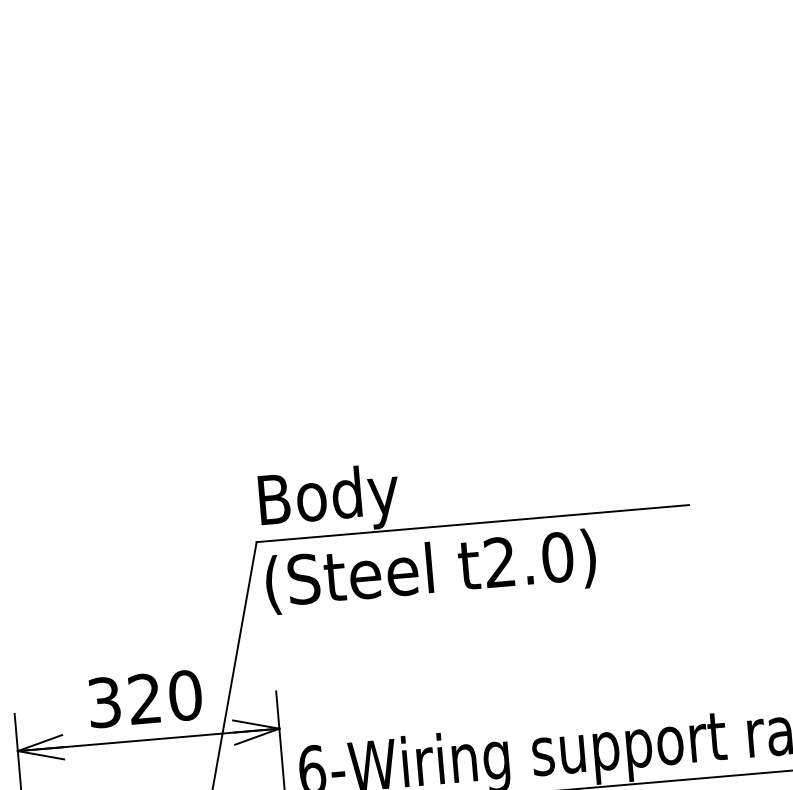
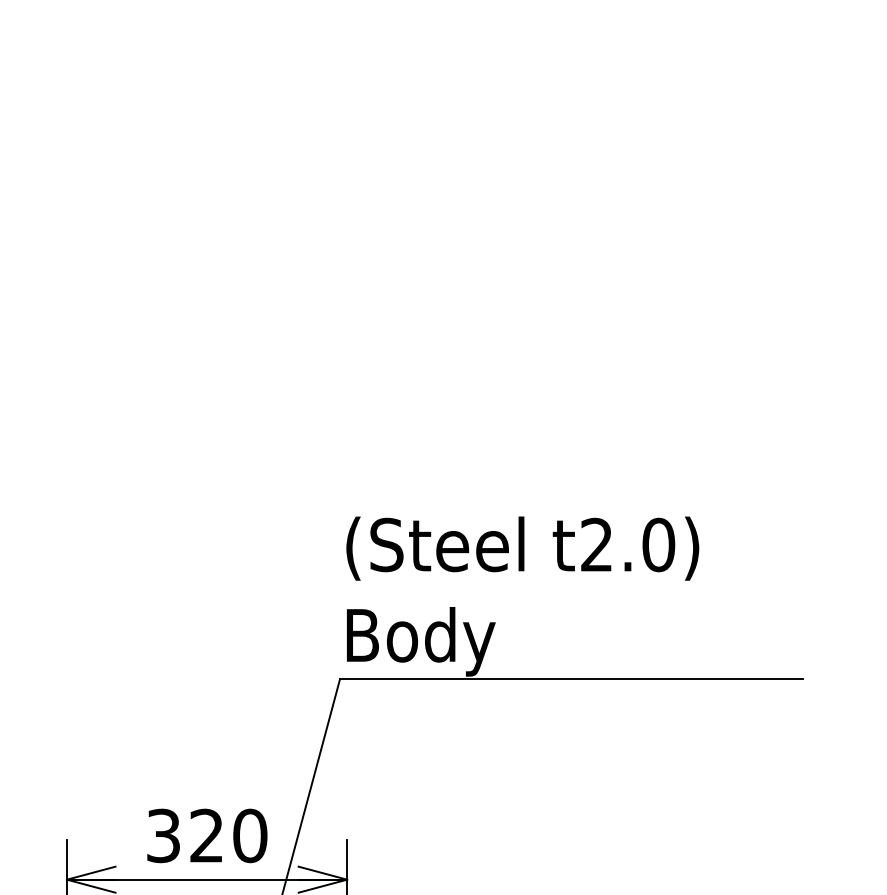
text: (430, 571) -> (522, 548), moved

